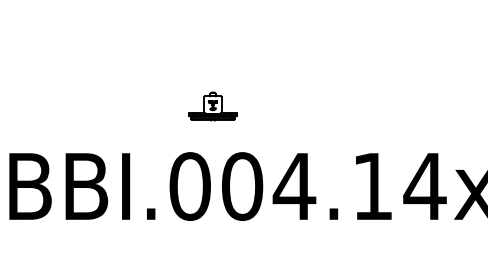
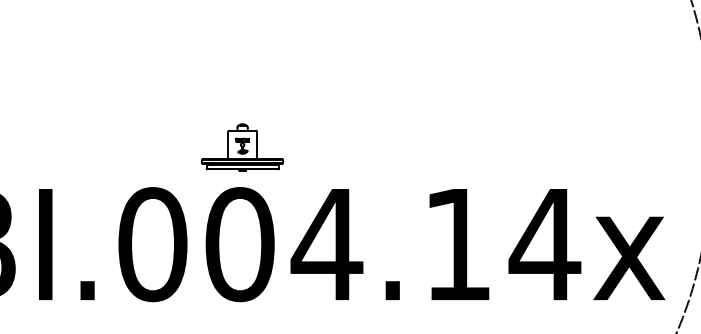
part: (212, 106) -> (241, 147), moved

